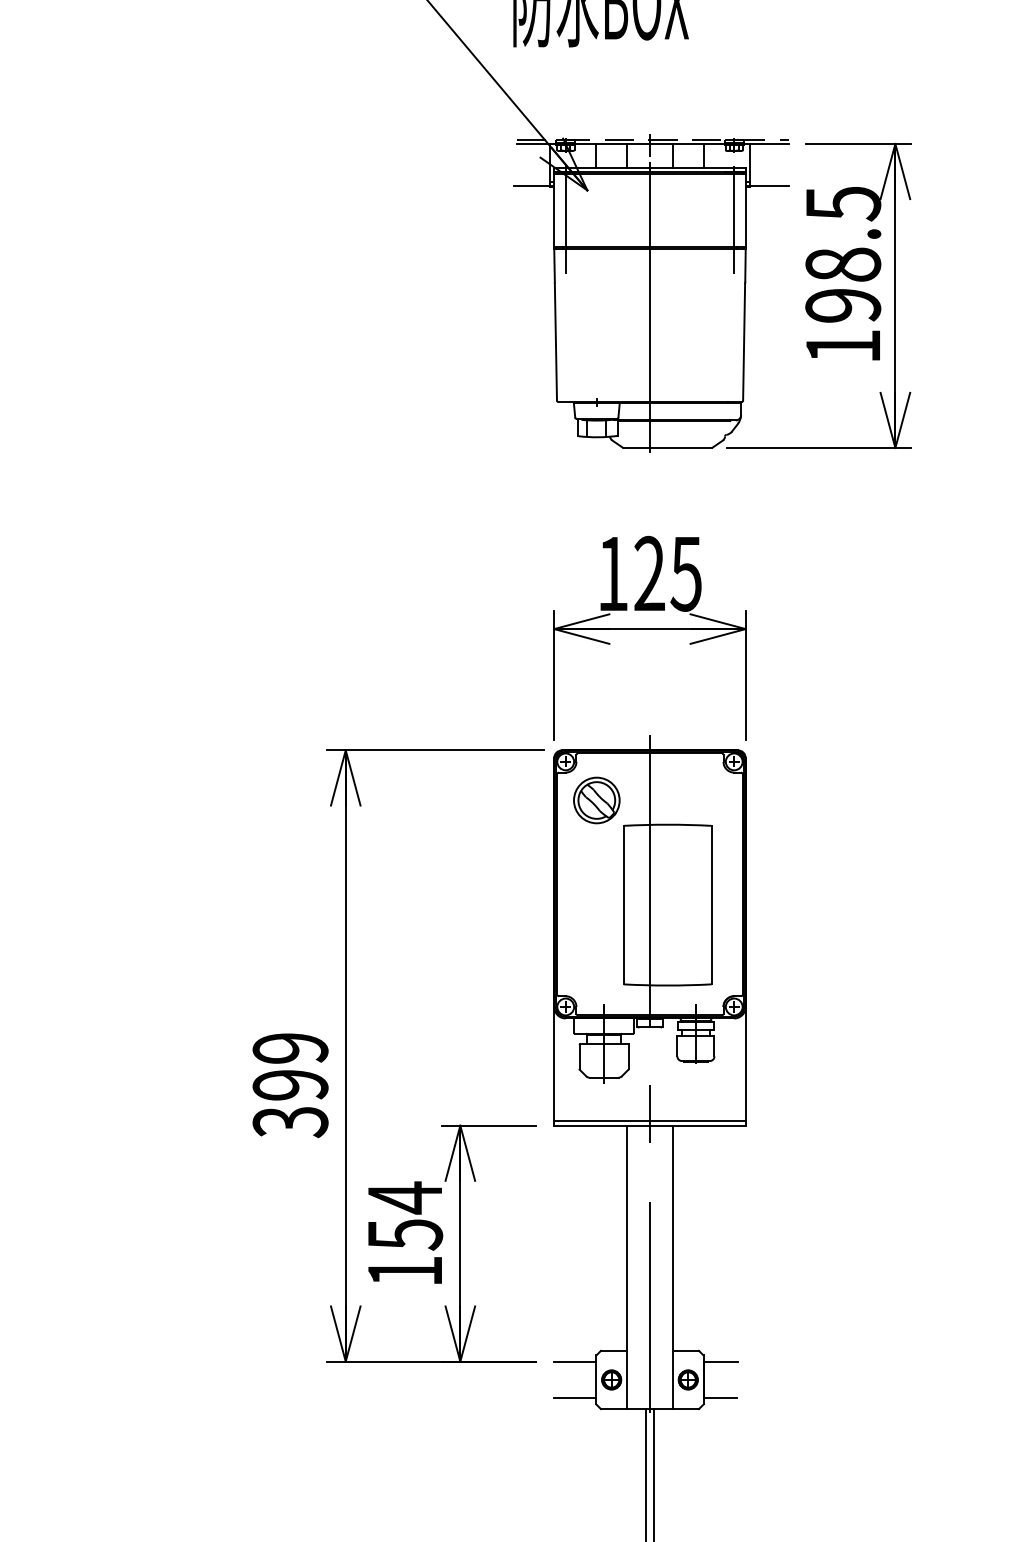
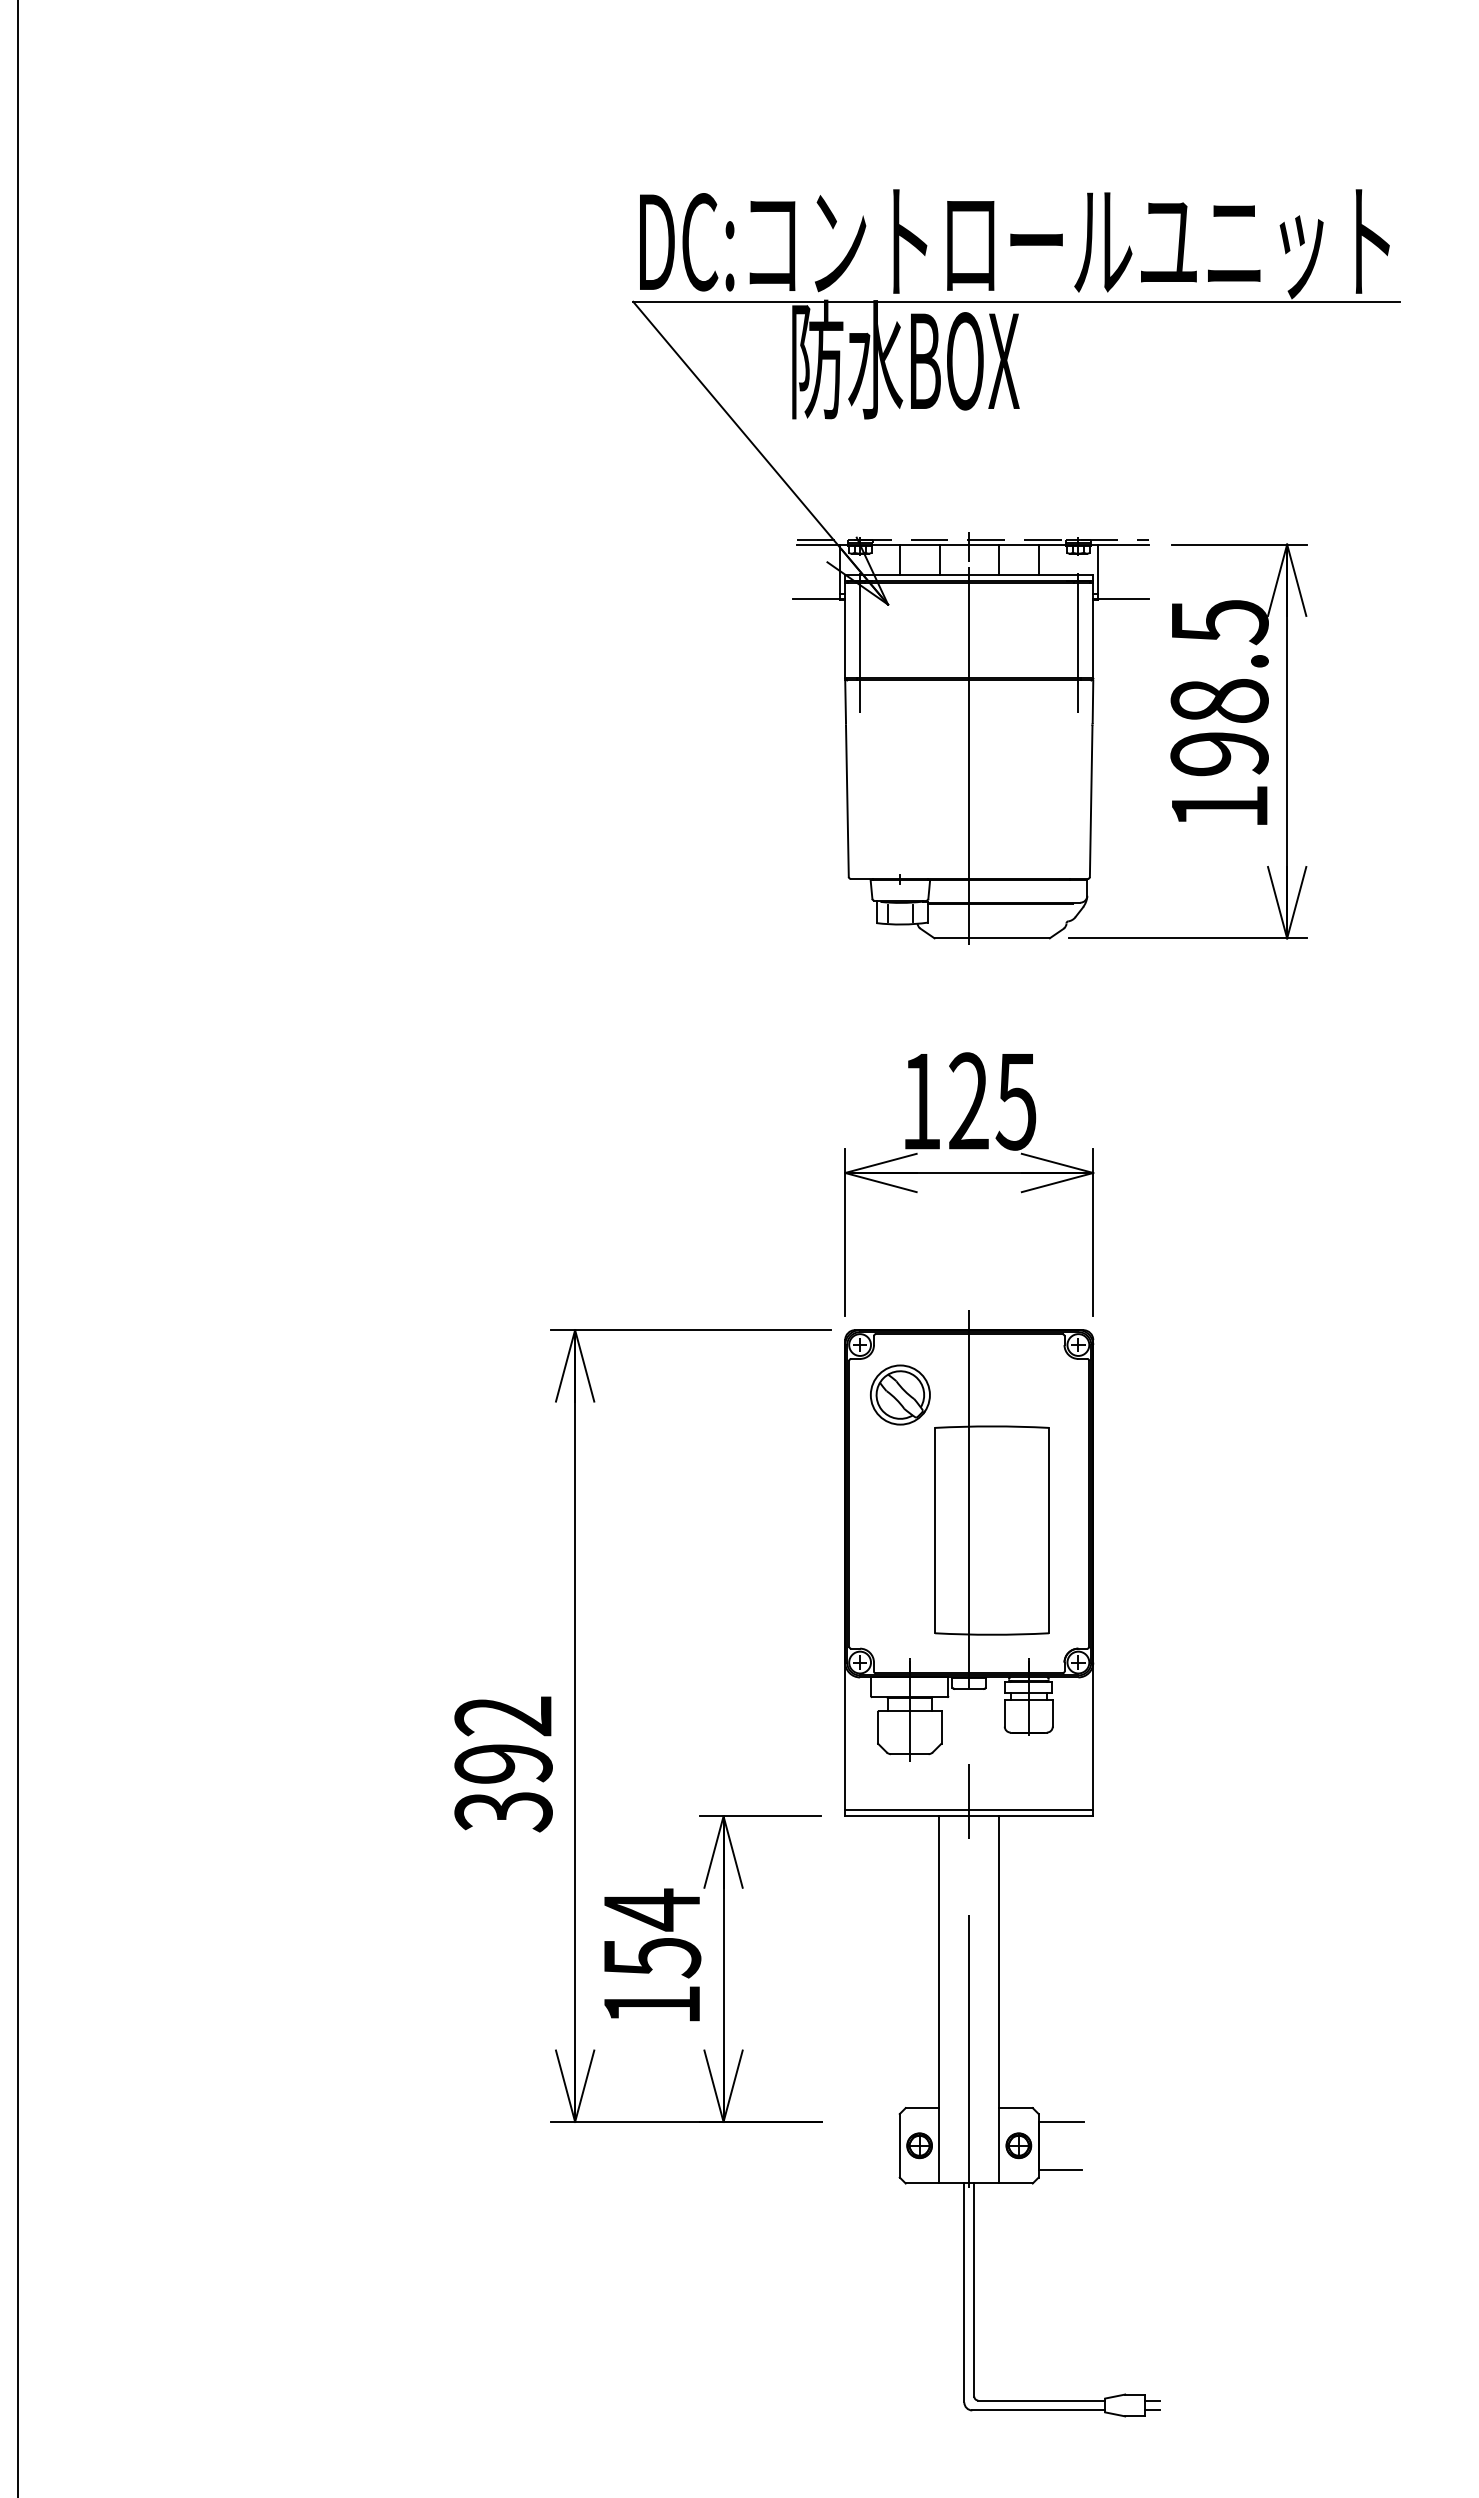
text: (290, 1048) -> (503, 1716), 399 -> 392
line: (574, 1361) -> (871, 2121), removed
line: (574, 1398) -> (871, 2169), removed

